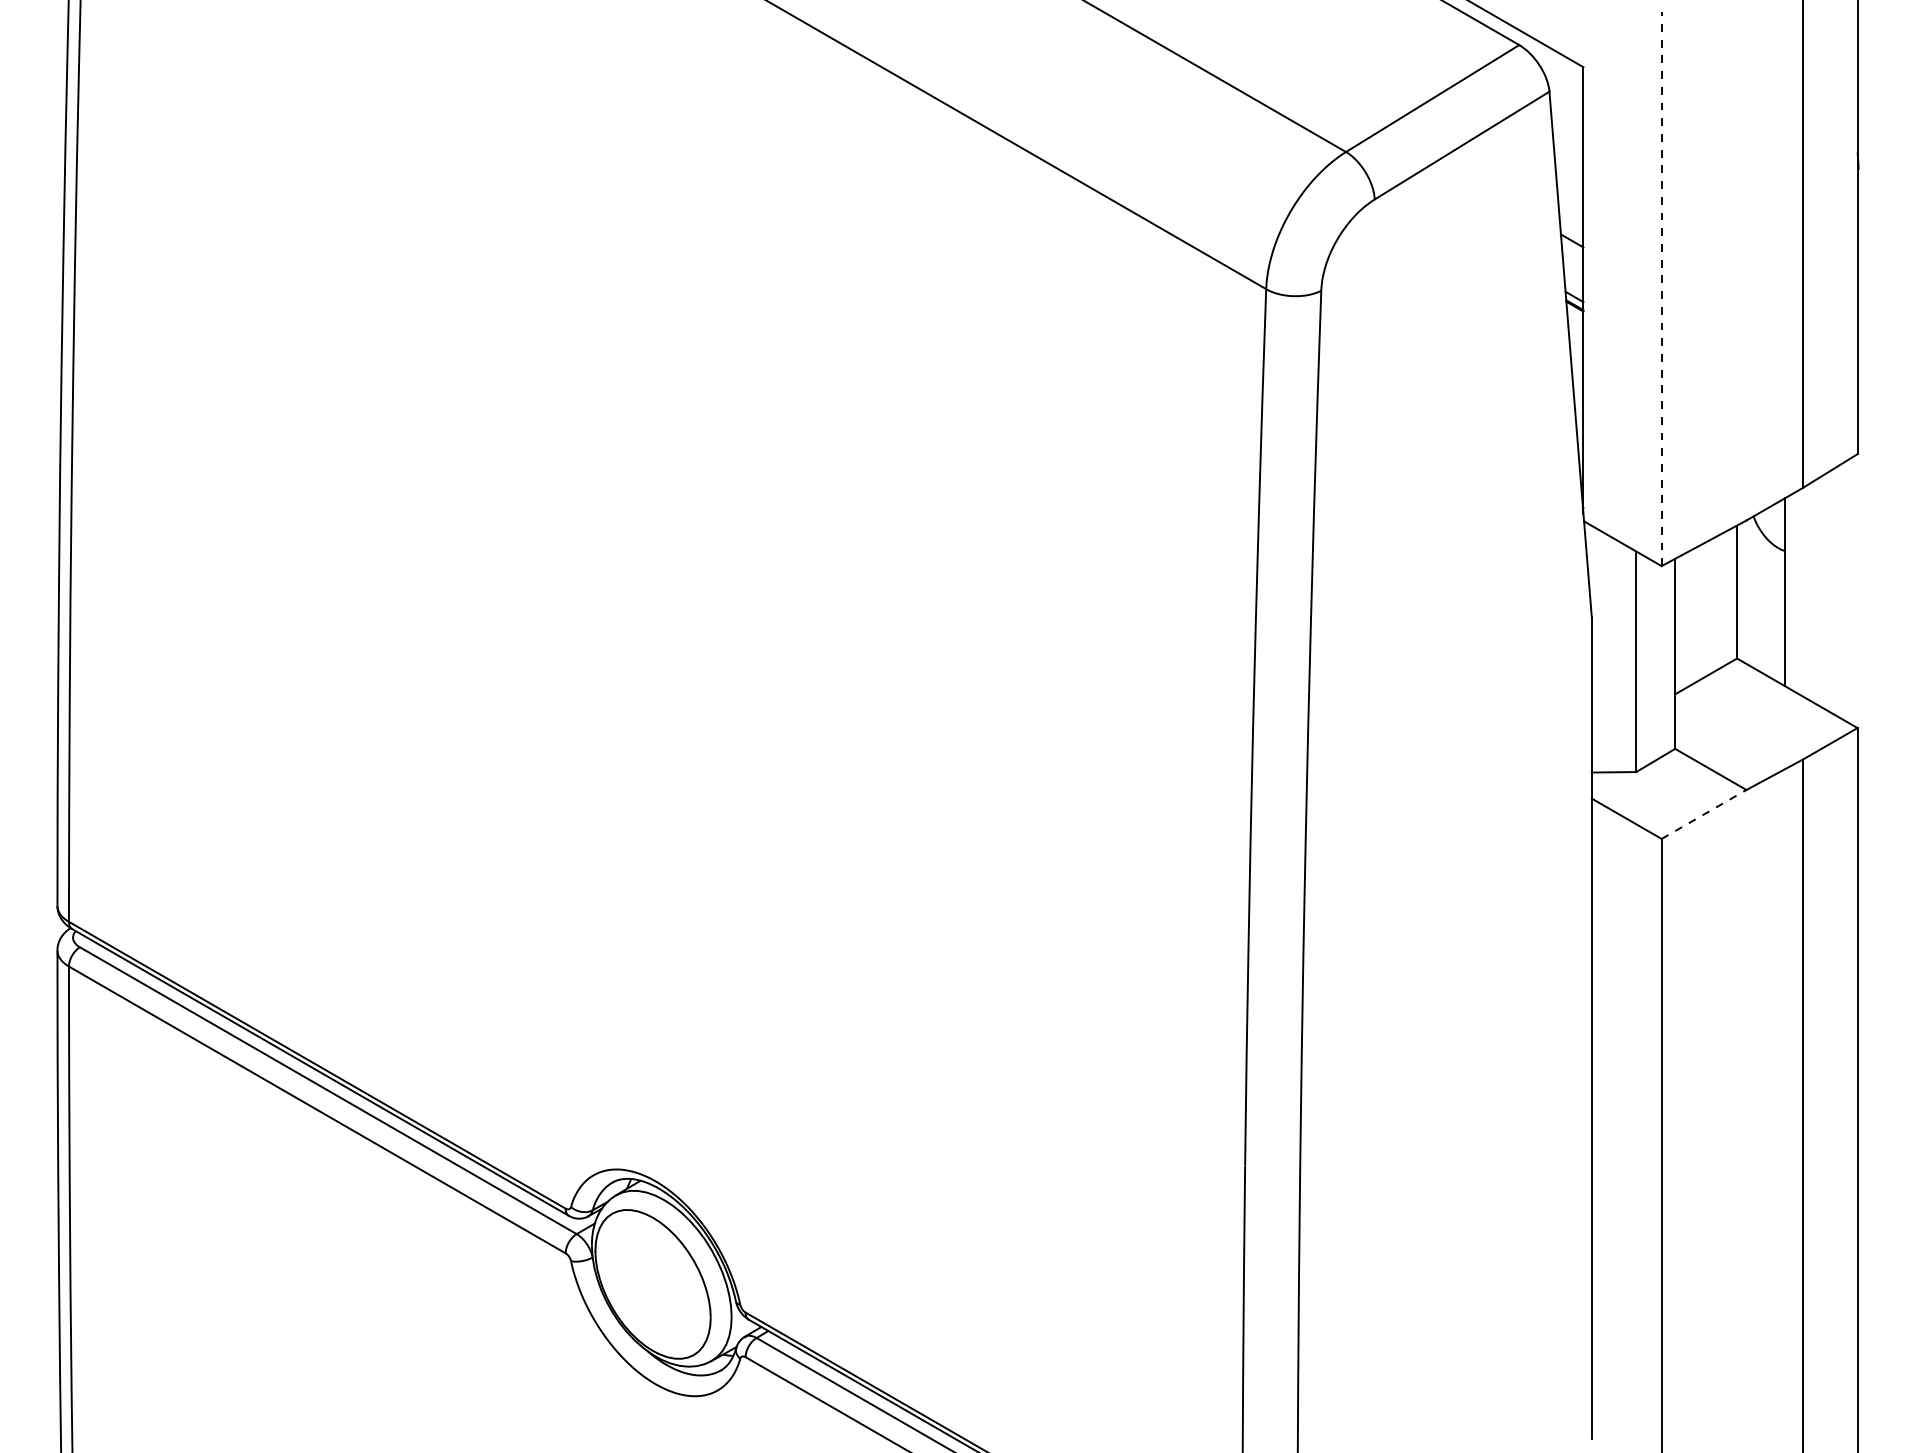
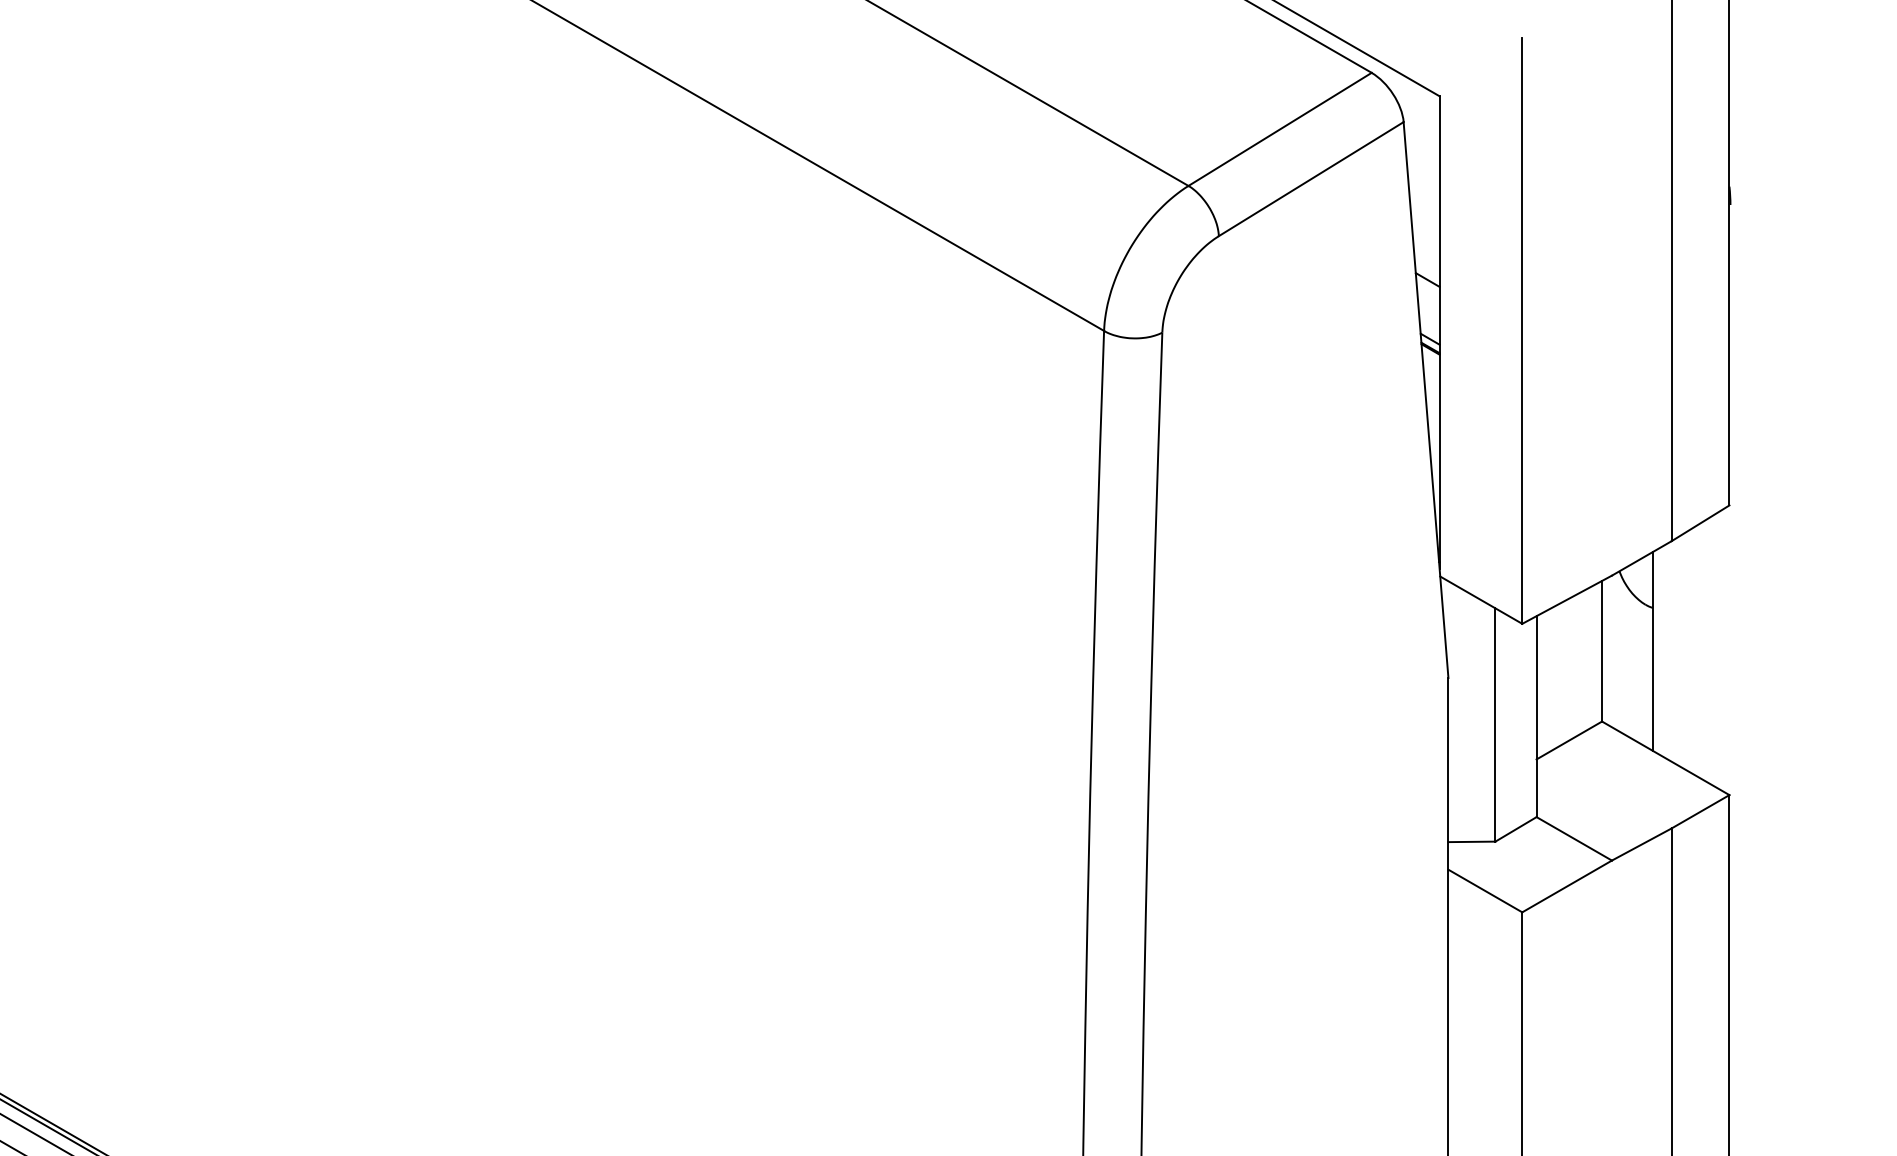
line: (1661, 288) -> (1522, 330), dashed -> solid
line: (1704, 814) -> (1567, 886), dashed -> solid

